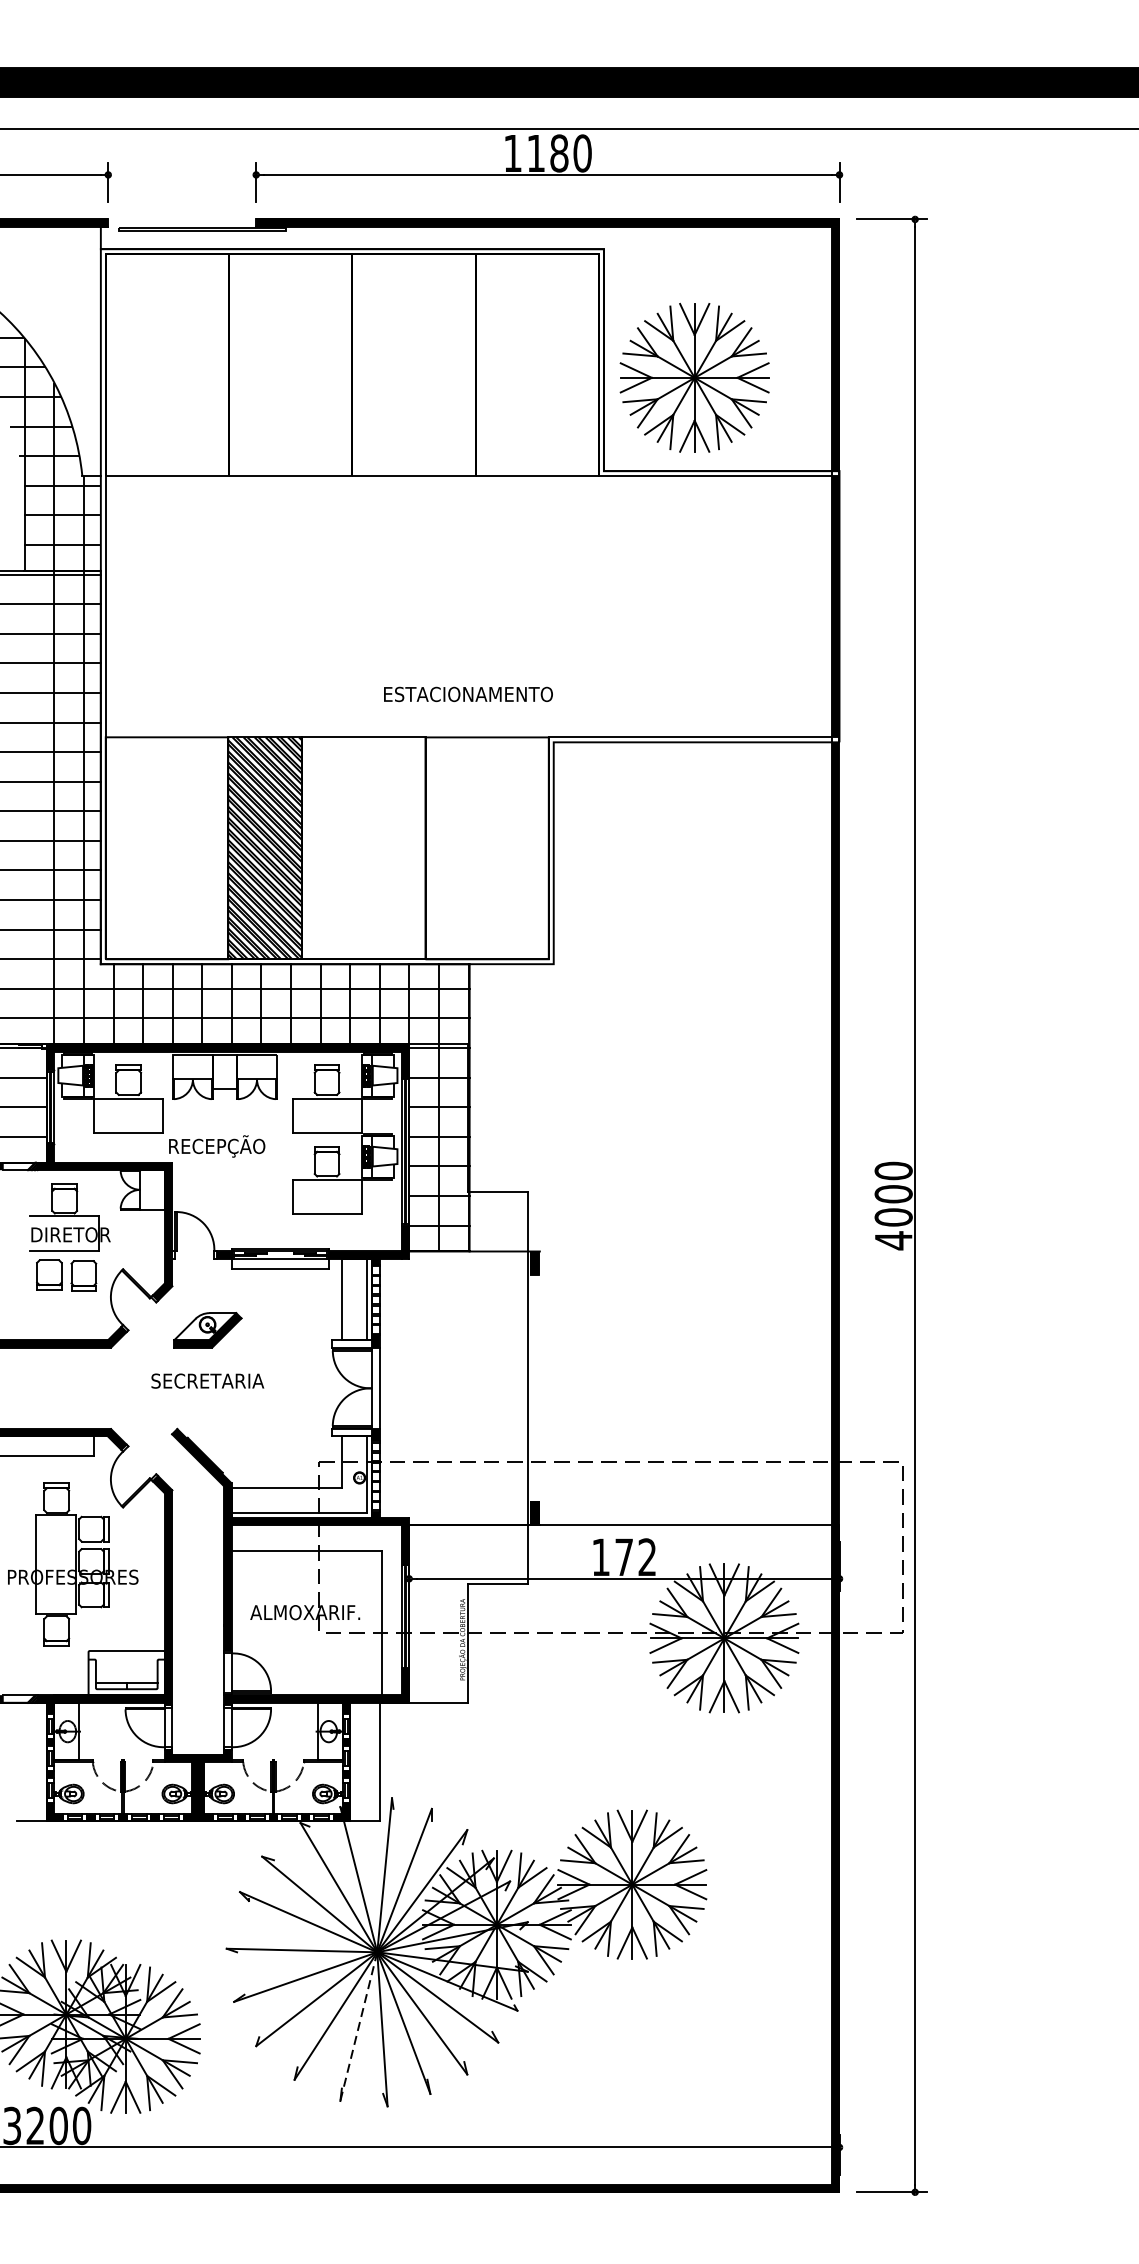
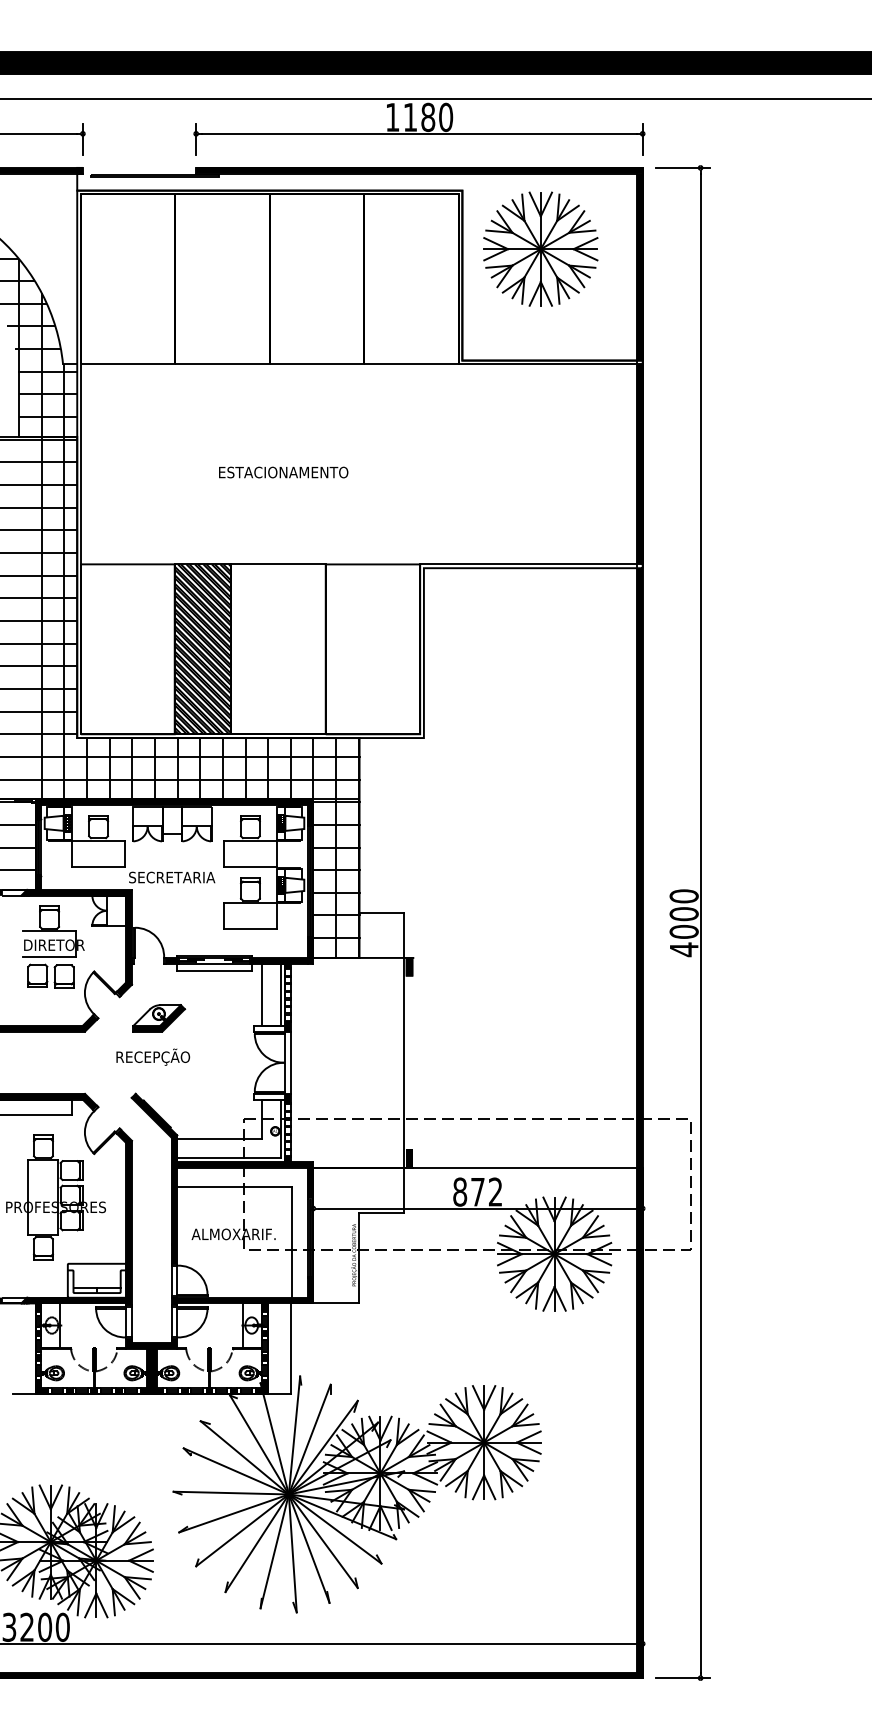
part: (694, 376) -> (540, 248), moved
text: (468, 694) -> (283, 472), moved
text: (225, 1146) -> (172, 877), RECEPÇÃO -> SECRETARIA
text: (208, 1380) -> (159, 1056), SECRETARIA -> RECEPÇÃO
text: (601, 1556) -> (460, 1191), 172 -> 872
line: (358, 2026) -> (274, 1551), dashed -> solid

